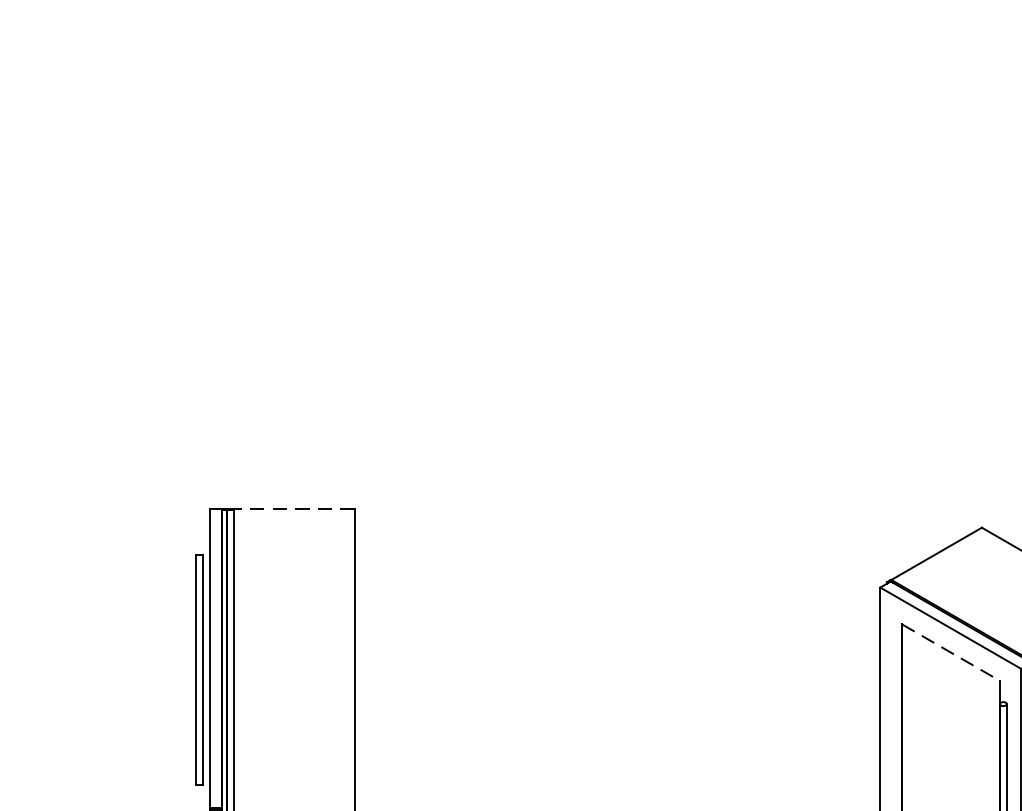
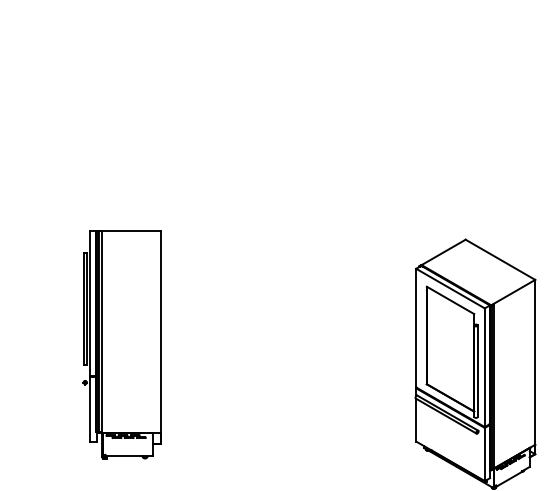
line: (290, 508) -> (129, 230), dashed -> solid
line: (950, 652) -> (450, 300), dashed -> solid

